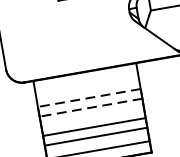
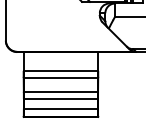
line: (88, 97) -> (60, 70), dashed -> solid
line: (90, 107) -> (60, 77), dashed -> solid

